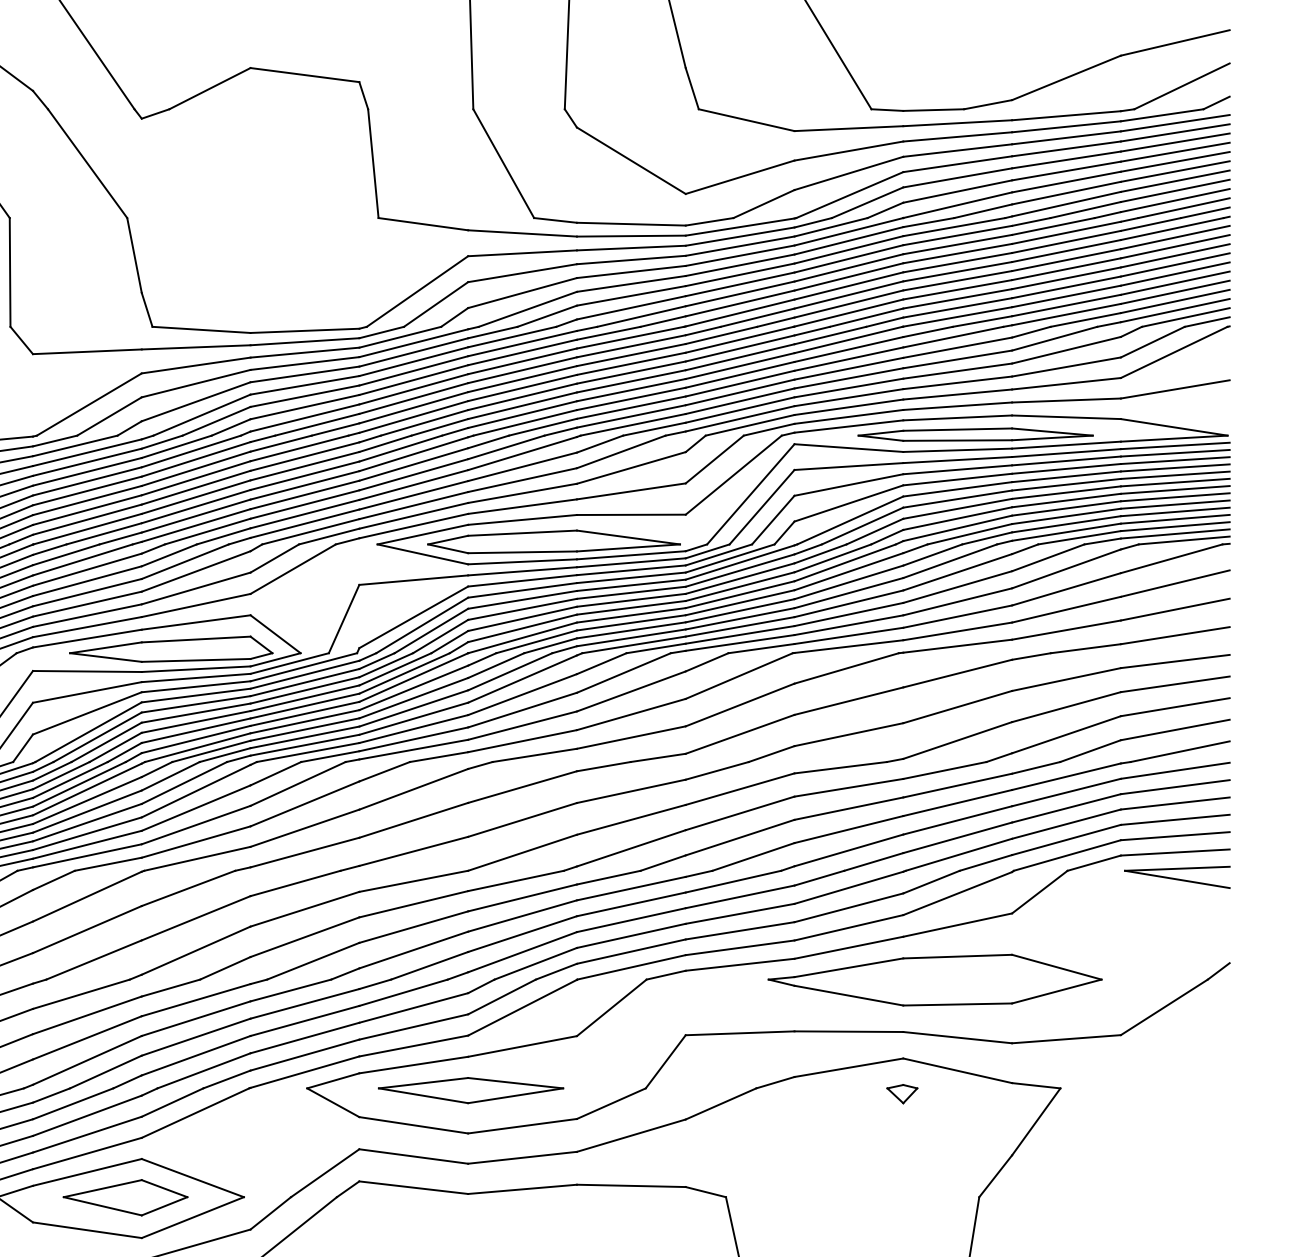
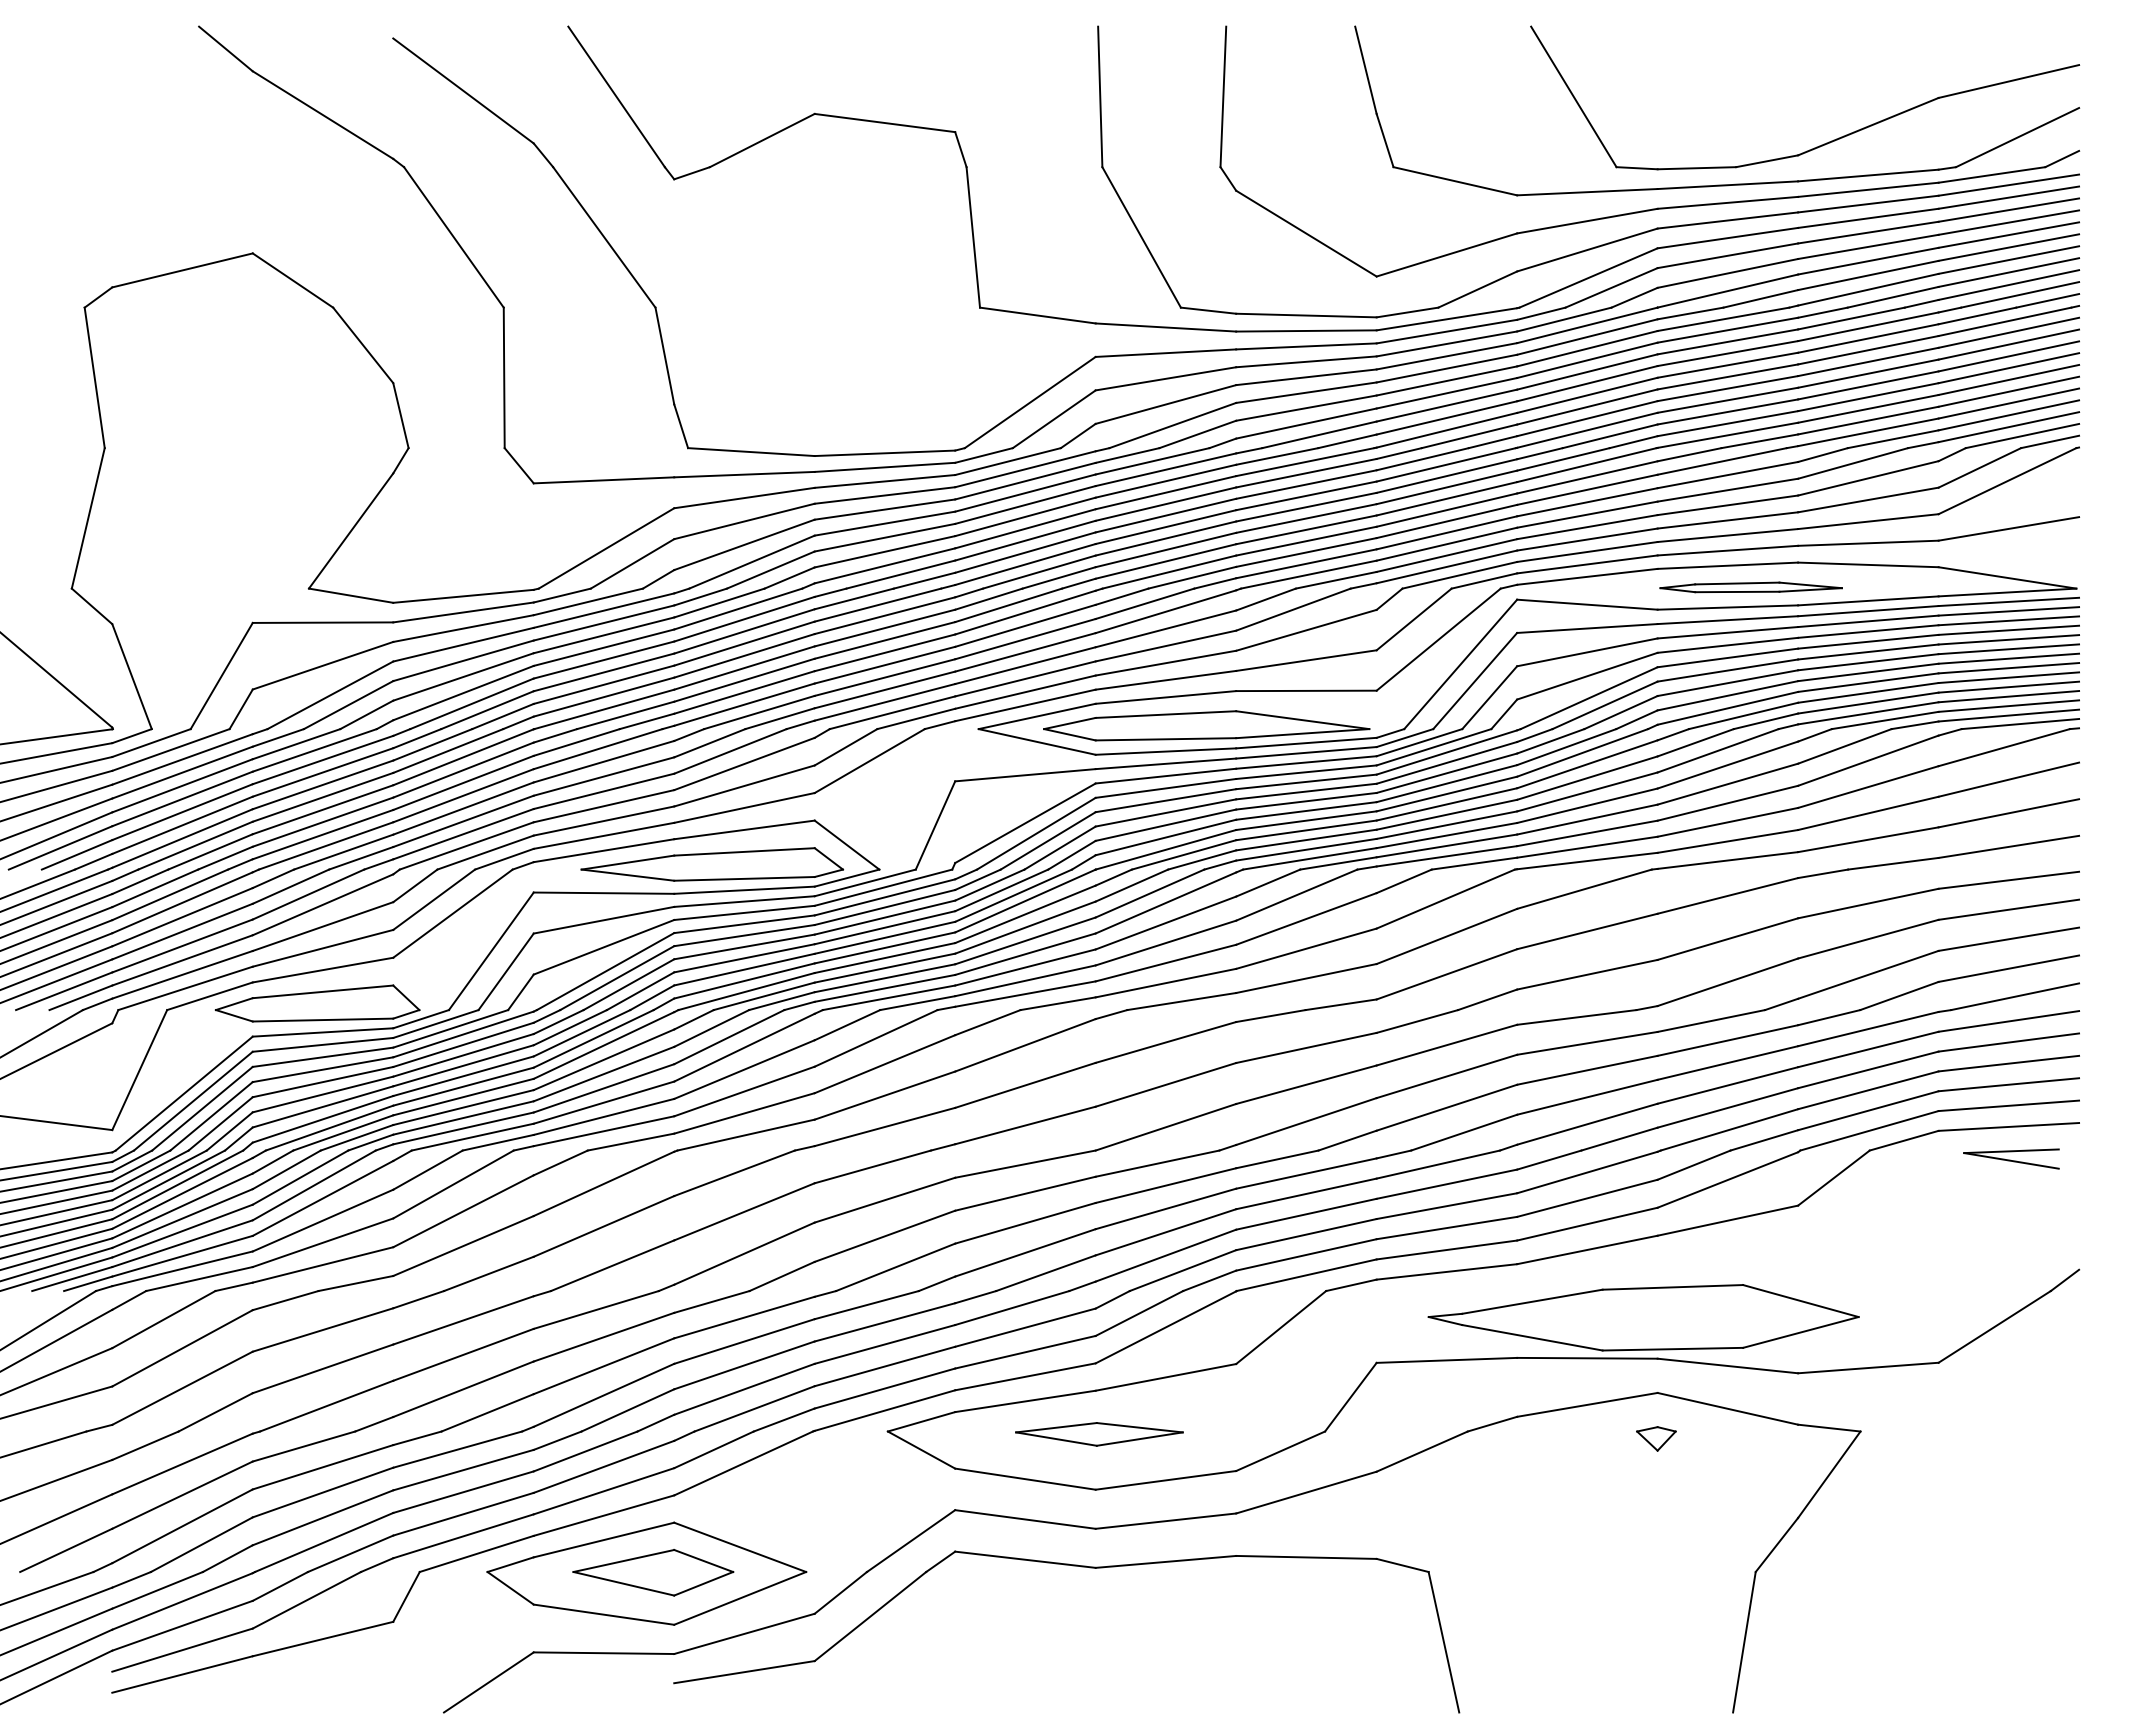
part: (976, 434) -> (1751, 587), size x0.6
part: (1177, 876) -> (2011, 1158), size x0.7
part: (934, 979) -> (1643, 1317), moved
part: (471, 1090) -> (1099, 1434), size x0.7

